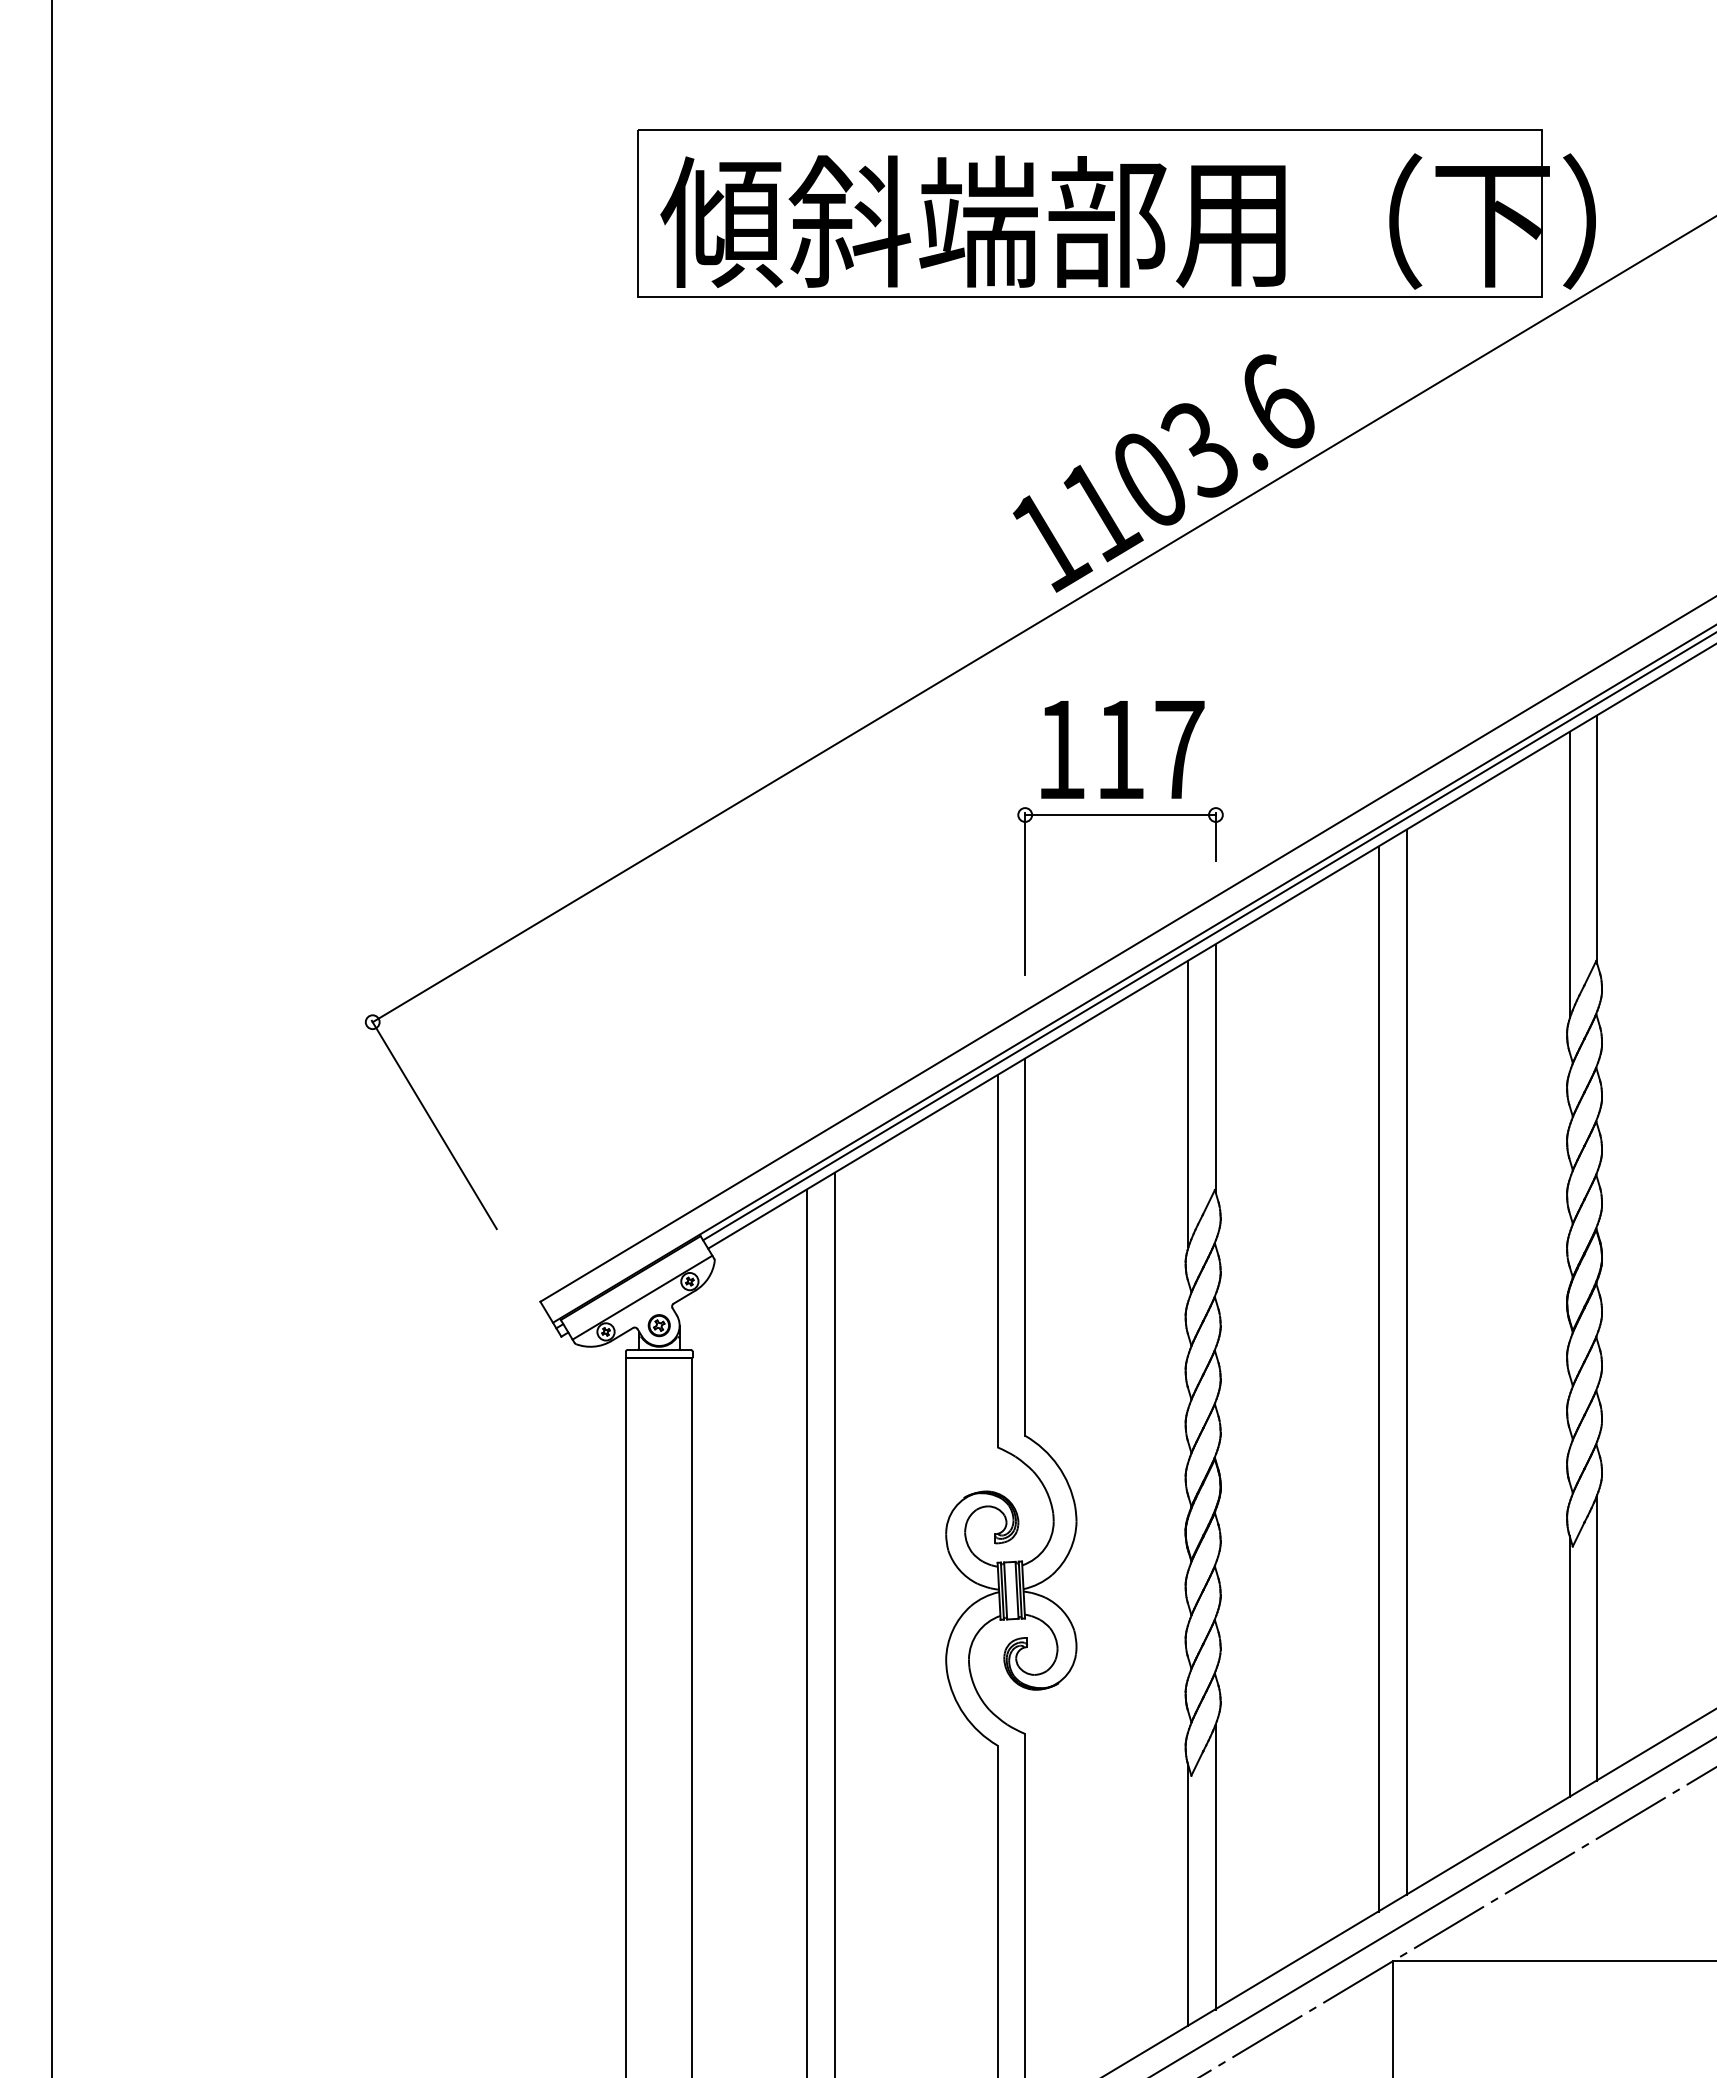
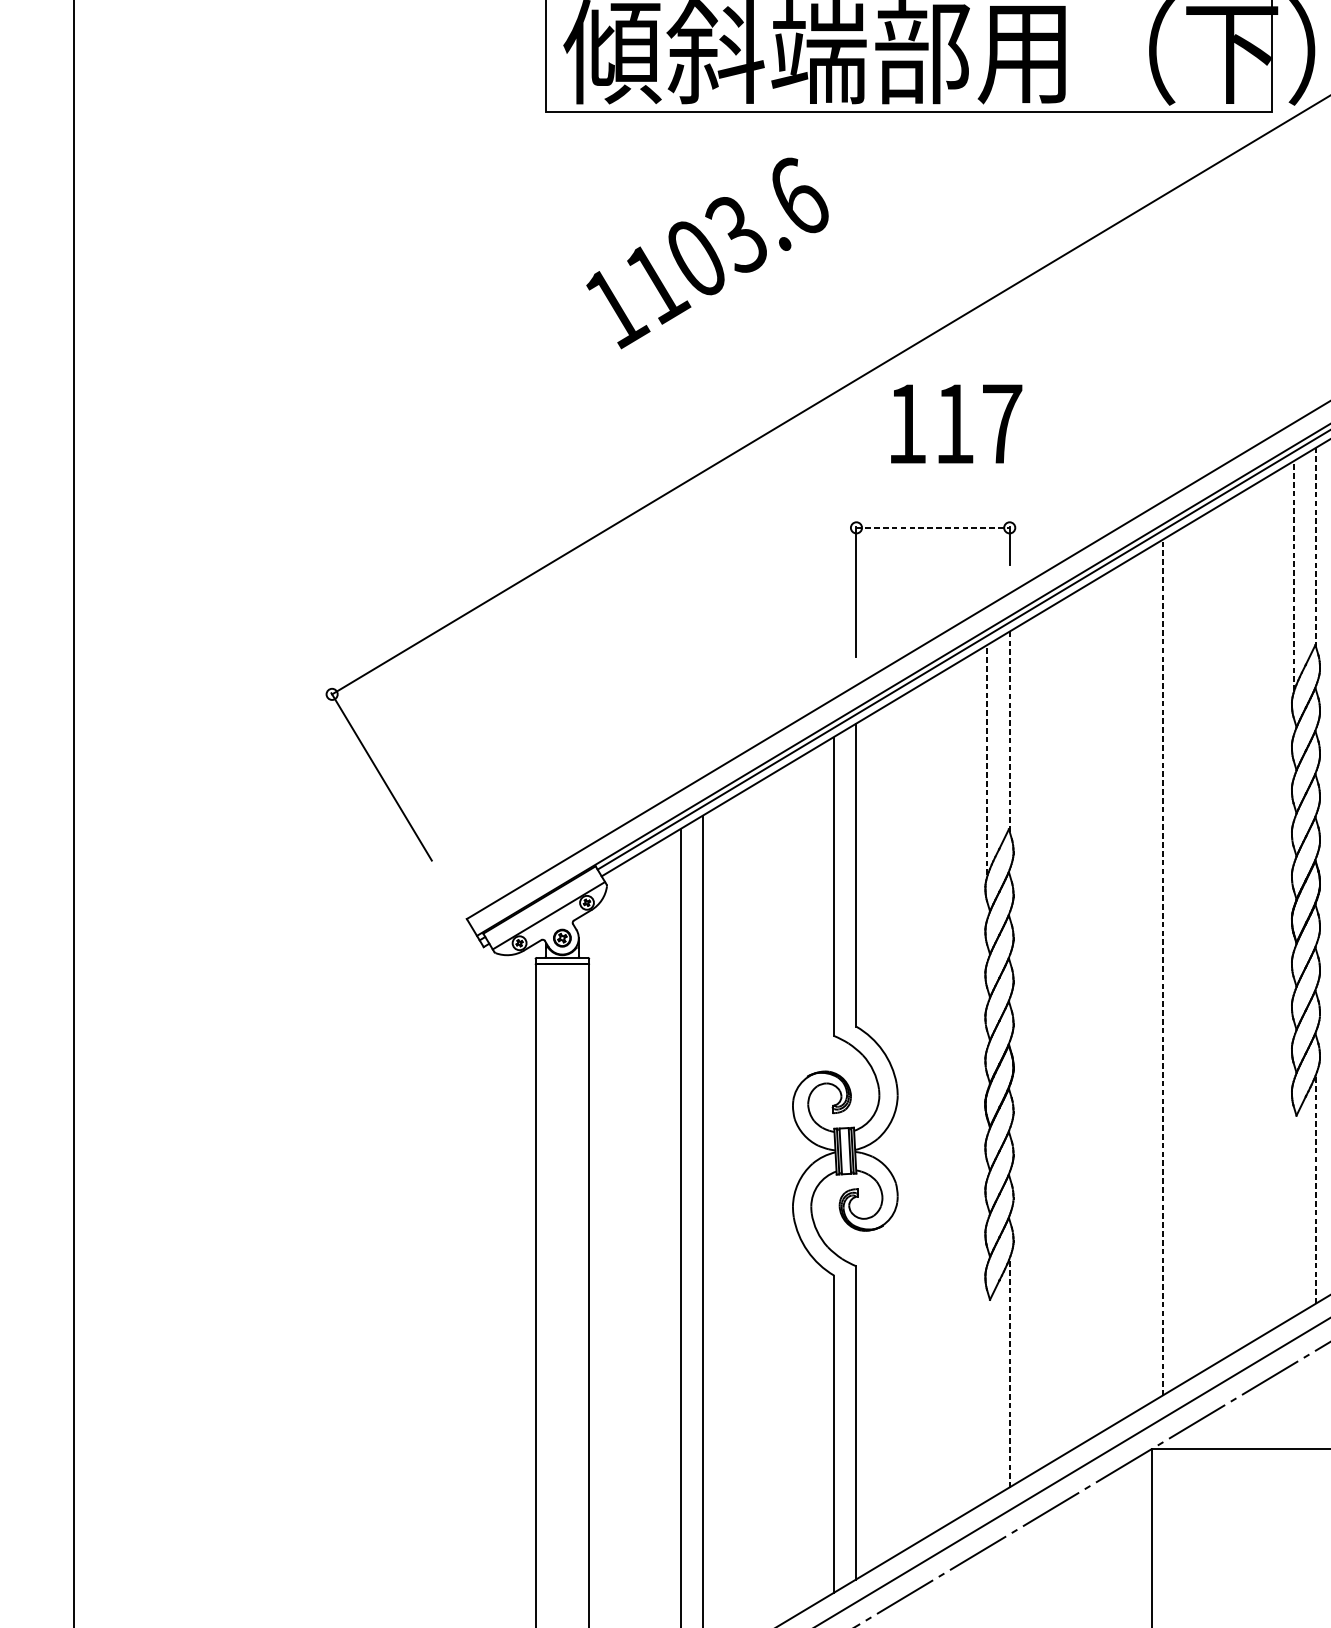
text: (1163, 473) -> (707, 253), moved
text: (1122, 749) -> (956, 423), moved
line: (1121, 815) -> (933, 528), solid -> dashed
line: (1597, 839) -> (1316, 547), solid -> dashed
line: (1569, 875) -> (1293, 576), solid -> dashed
line: (1215, 1068) -> (1009, 731), solid -> dashed
line: (1188, 1104) -> (987, 760), solid -> dashed
line: (1406, 1362) -> (1162, 967), solid -> dashed
line: (1378, 1378) -> (1140, 980), removed
line: (1597, 1638) -> (1316, 1189), solid -> dashed
line: (1569, 1666) -> (1293, 1212), removed
line: (1215, 1867) -> (1009, 1373), solid -> dashed
line: (1188, 1895) -> (987, 1396), removed

